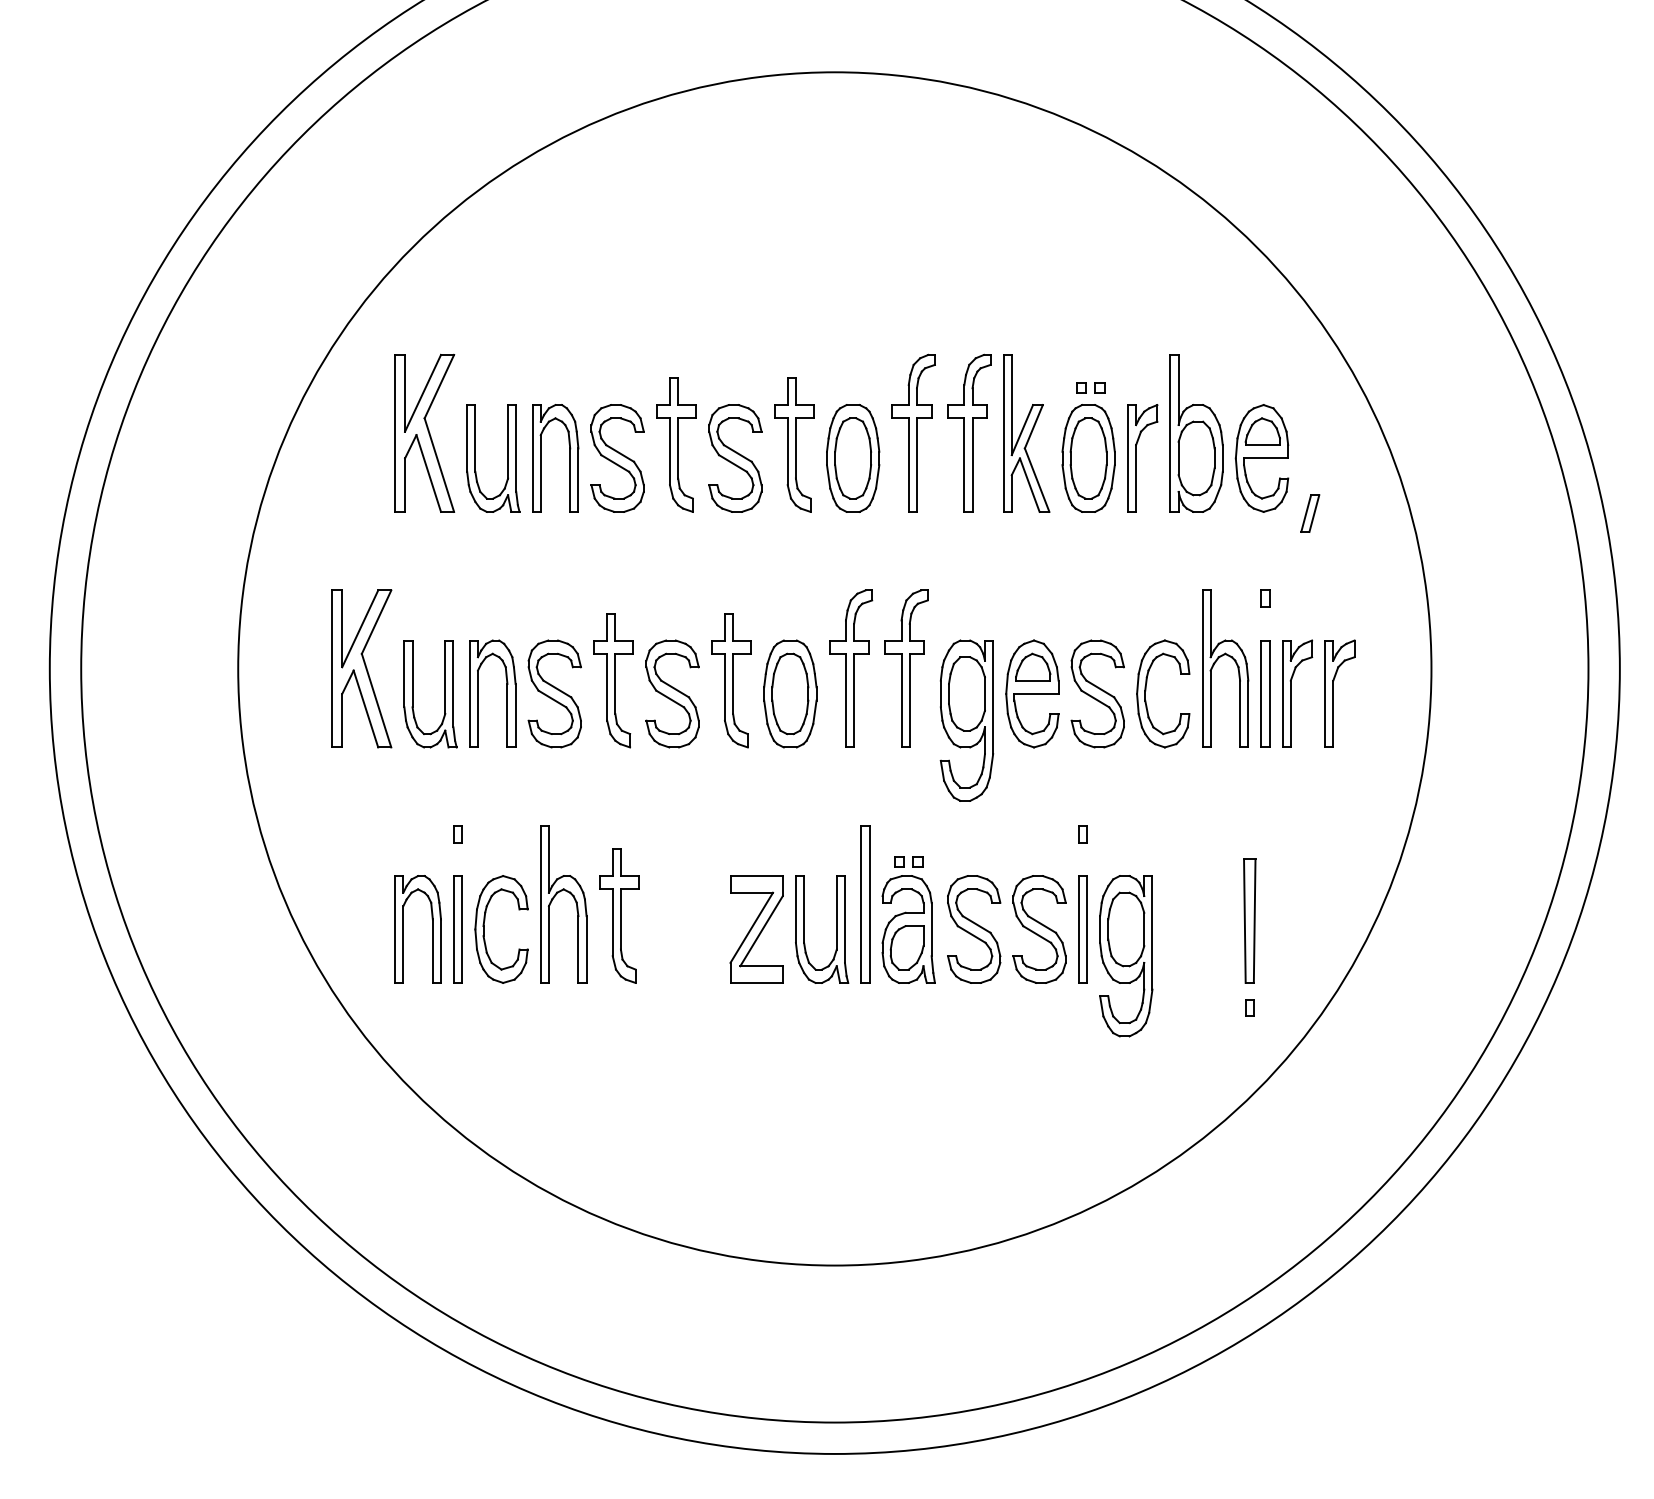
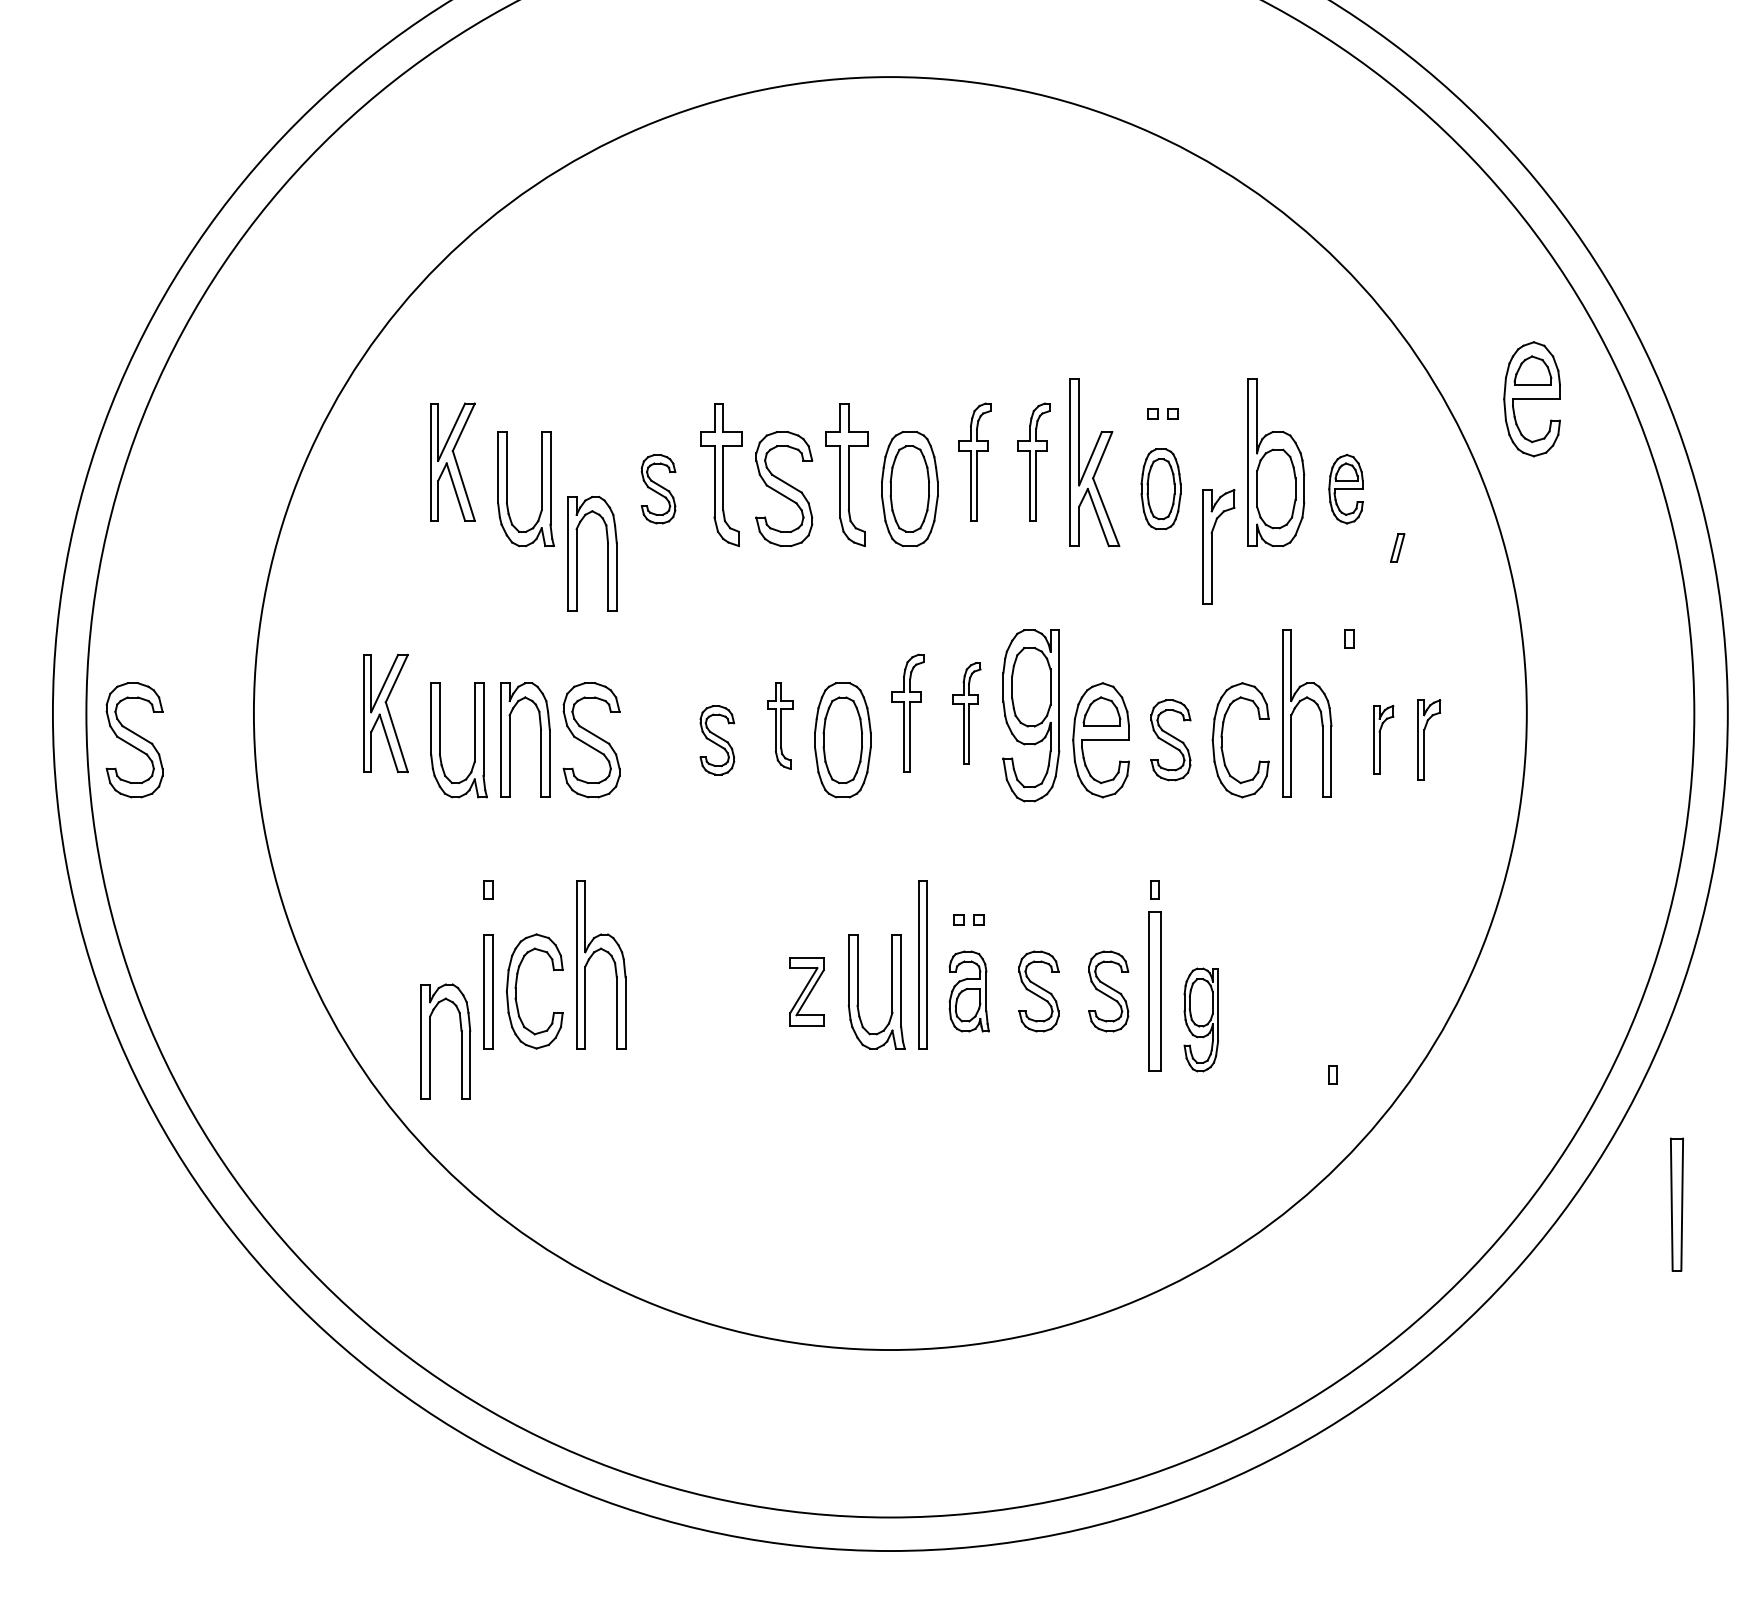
part: (1435, 374) -> (1531, 399), added
part: (424, 432) -> (452, 461), size x0.7
part: (913, 432) -> (974, 461), size x0.7
part: (969, 432) -> (1033, 461), size x0.7
part: (541, 457) -> (577, 553), moved
part: (1142, 457) -> (1218, 546), moved
part: (617, 458) -> (658, 489), size x0.6
part: (1088, 458) -> (1160, 489), size x0.7
part: (1261, 458) -> (1345, 489), size x0.6
part: (1310, 513) -> (1397, 547), size x0.7
part: (850, 667) -> (907, 712), size x0.7
part: (906, 667) -> (966, 712), size x0.6
part: (361, 668) -> (385, 713), size x0.7
part: (613, 681) -> (654, 726), removed
part: (730, 681) -> (779, 726), size x0.6
part: (1265, 693) -> (1349, 739), removed
part: (1297, 693) -> (1383, 739), size x0.6
part: (1339, 693) -> (1428, 739), size x0.7
part: (126, 694) -> (134, 740), added
part: (672, 694) -> (717, 740), size x0.6
part: (1097, 694) -> (1170, 740), size x0.7
part: (967, 720) -> (1031, 715), moved
part: (618, 916) -> (659, 977), removed
part: (1249, 921) -> (1676, 1204), moved
part: (403, 929) -> (430, 1041), moved
part: (756, 929) -> (806, 991), size x0.6
part: (909, 929) -> (969, 991), size x0.7
part: (973, 929) -> (1038, 991), size x0.7
part: (1039, 929) -> (1108, 991), size x0.7
part: (1082, 929) -> (1154, 991), size x1.4
part: (1126, 955) -> (1201, 1019), size x0.6

